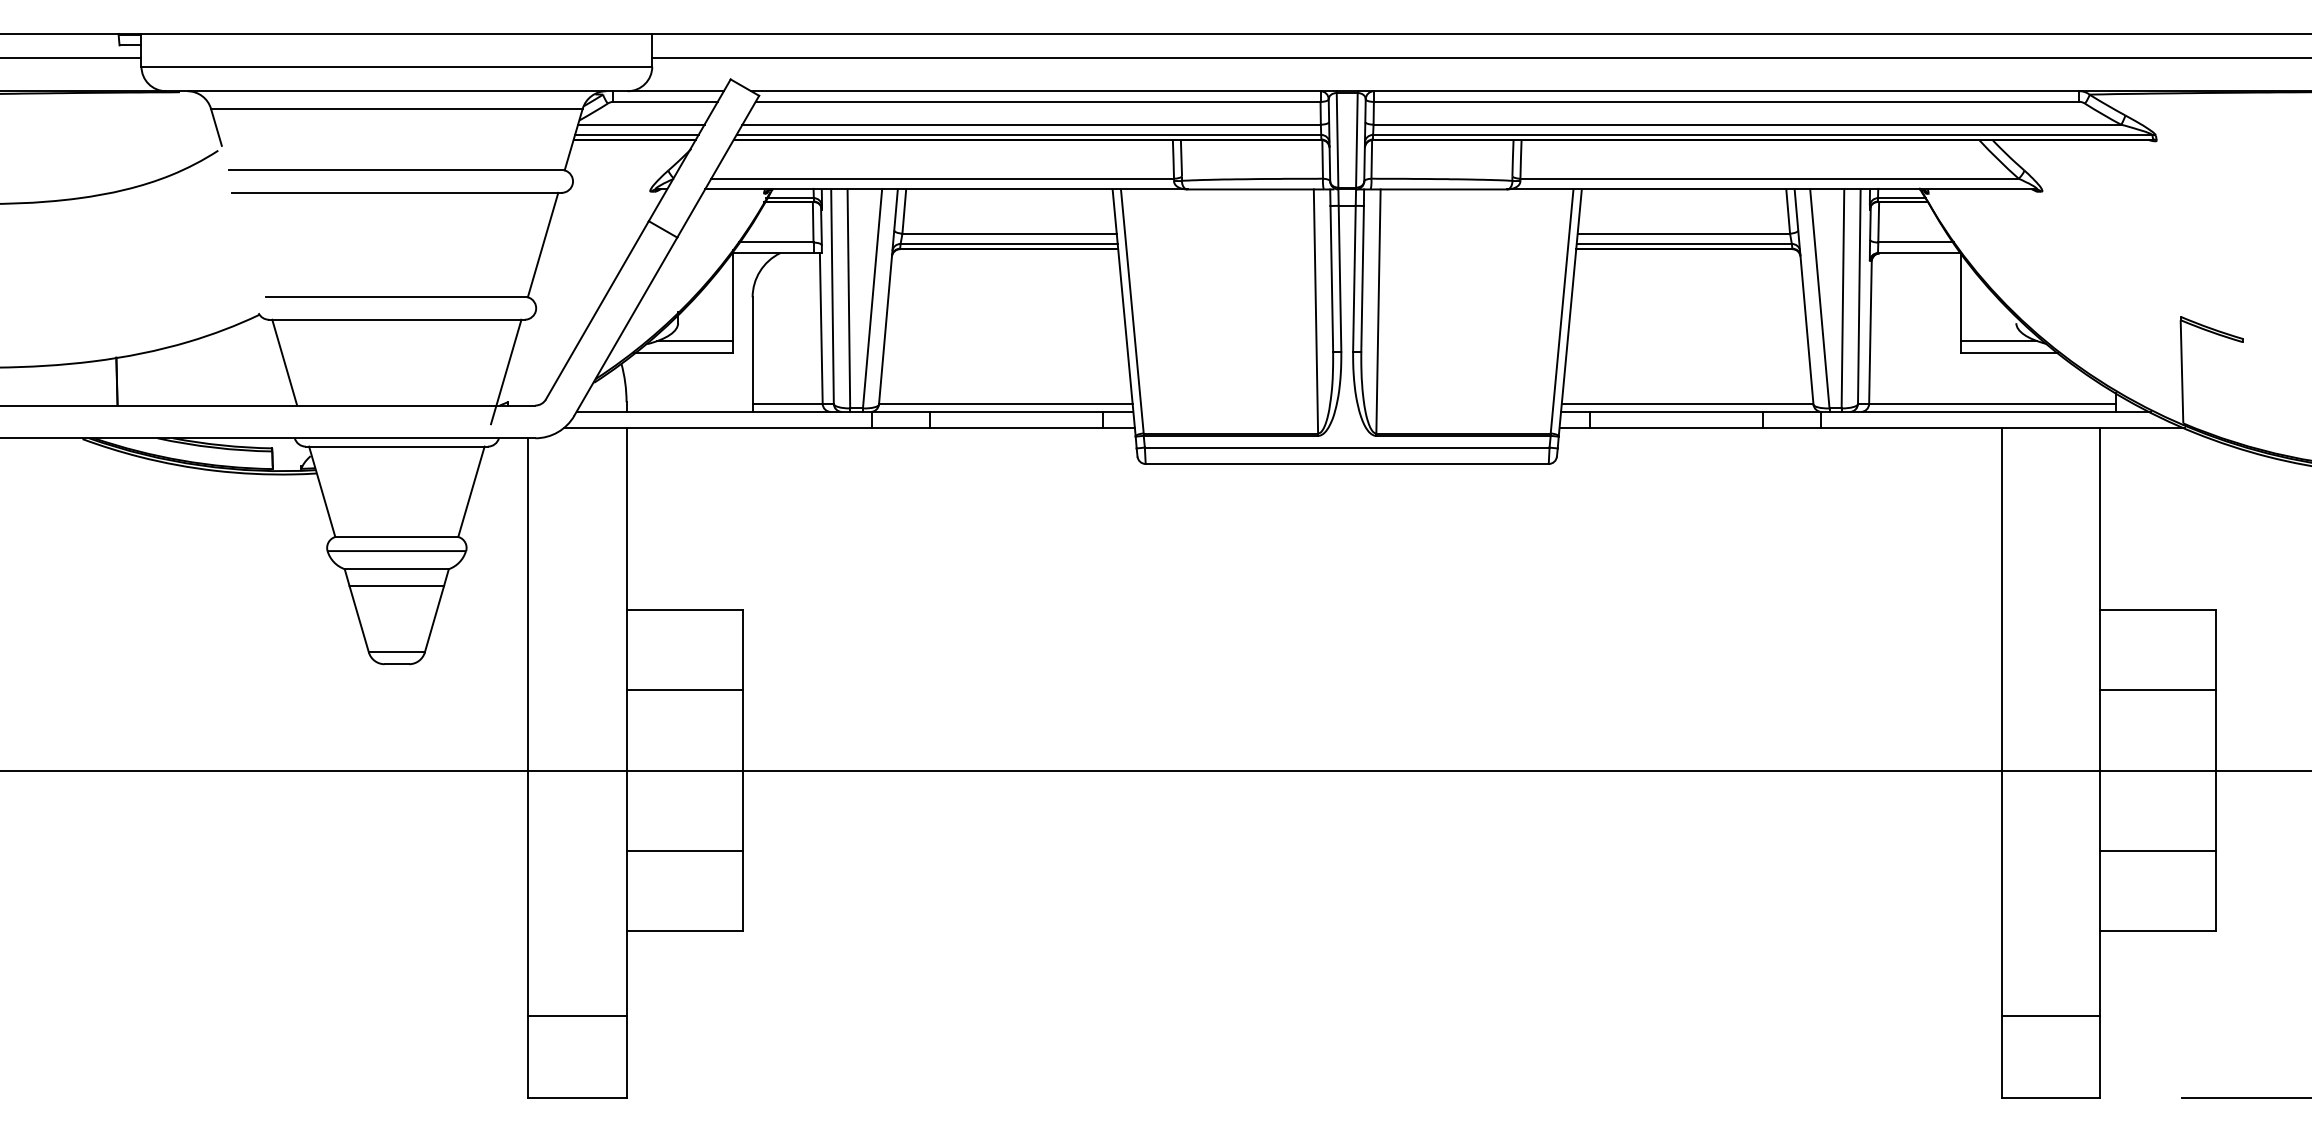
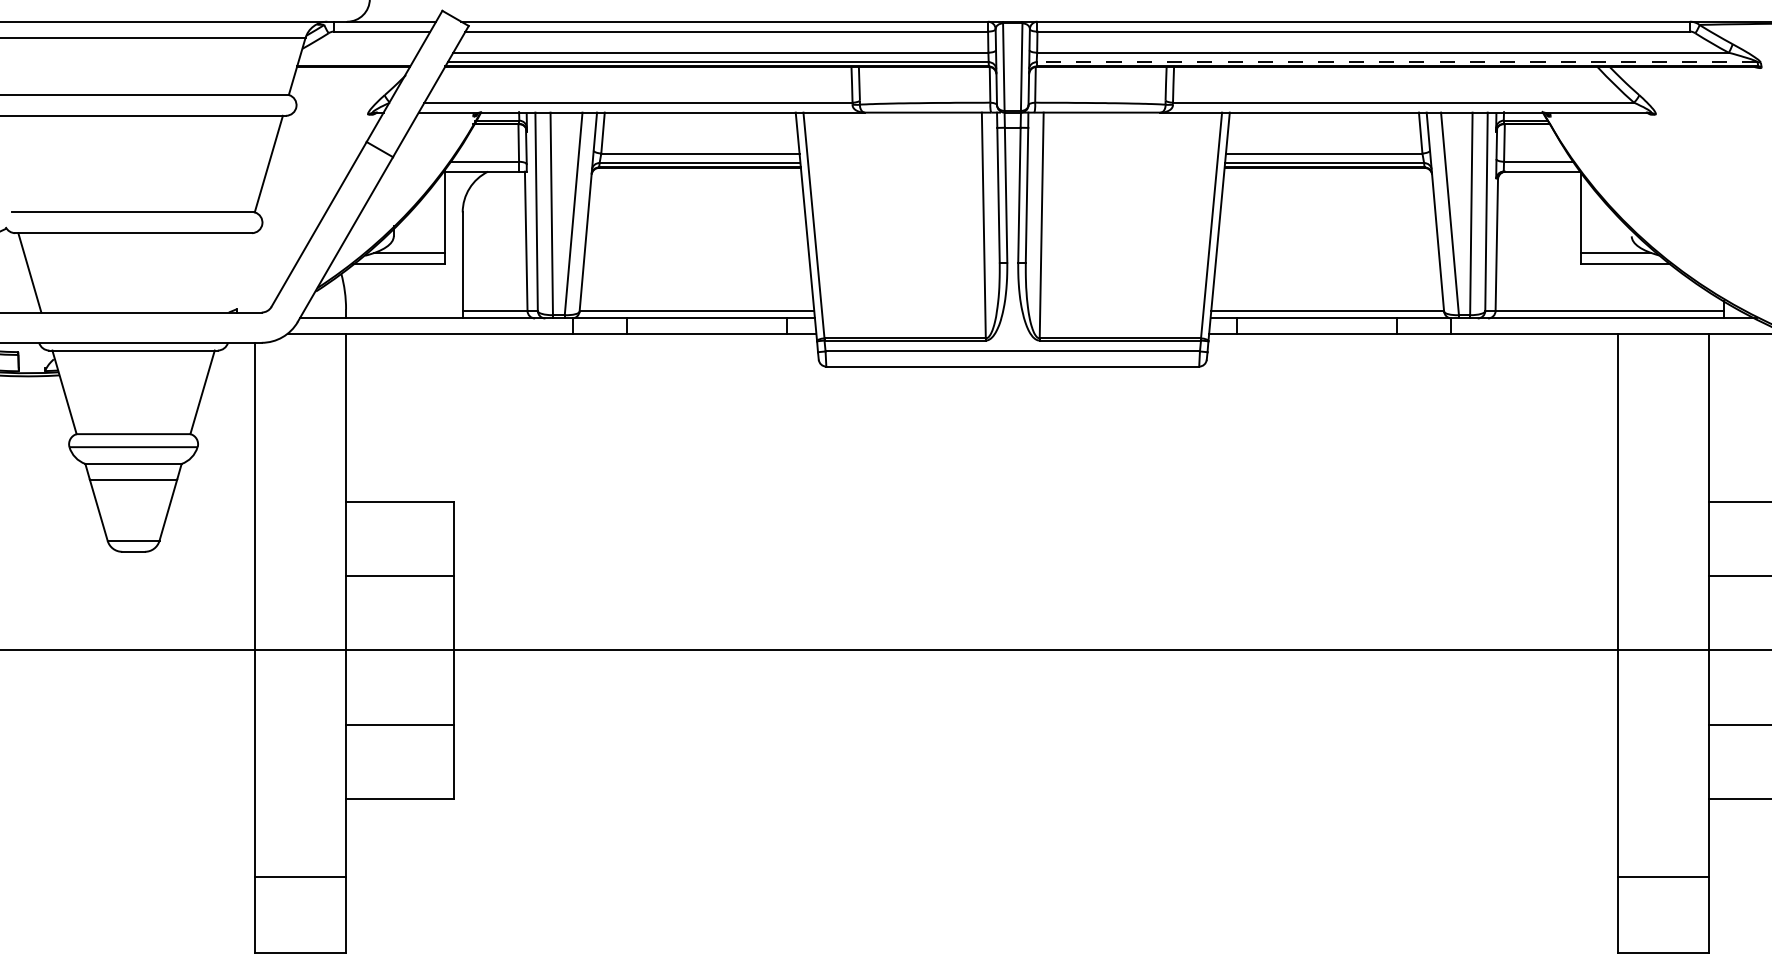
line: (640, 124) -> (358, 52), removed
line: (636, 134) -> (355, 61), removed
line: (1762, 134) -> (1396, 61), solid -> dashed
line: (506, 371) -> (235, 281), removed

